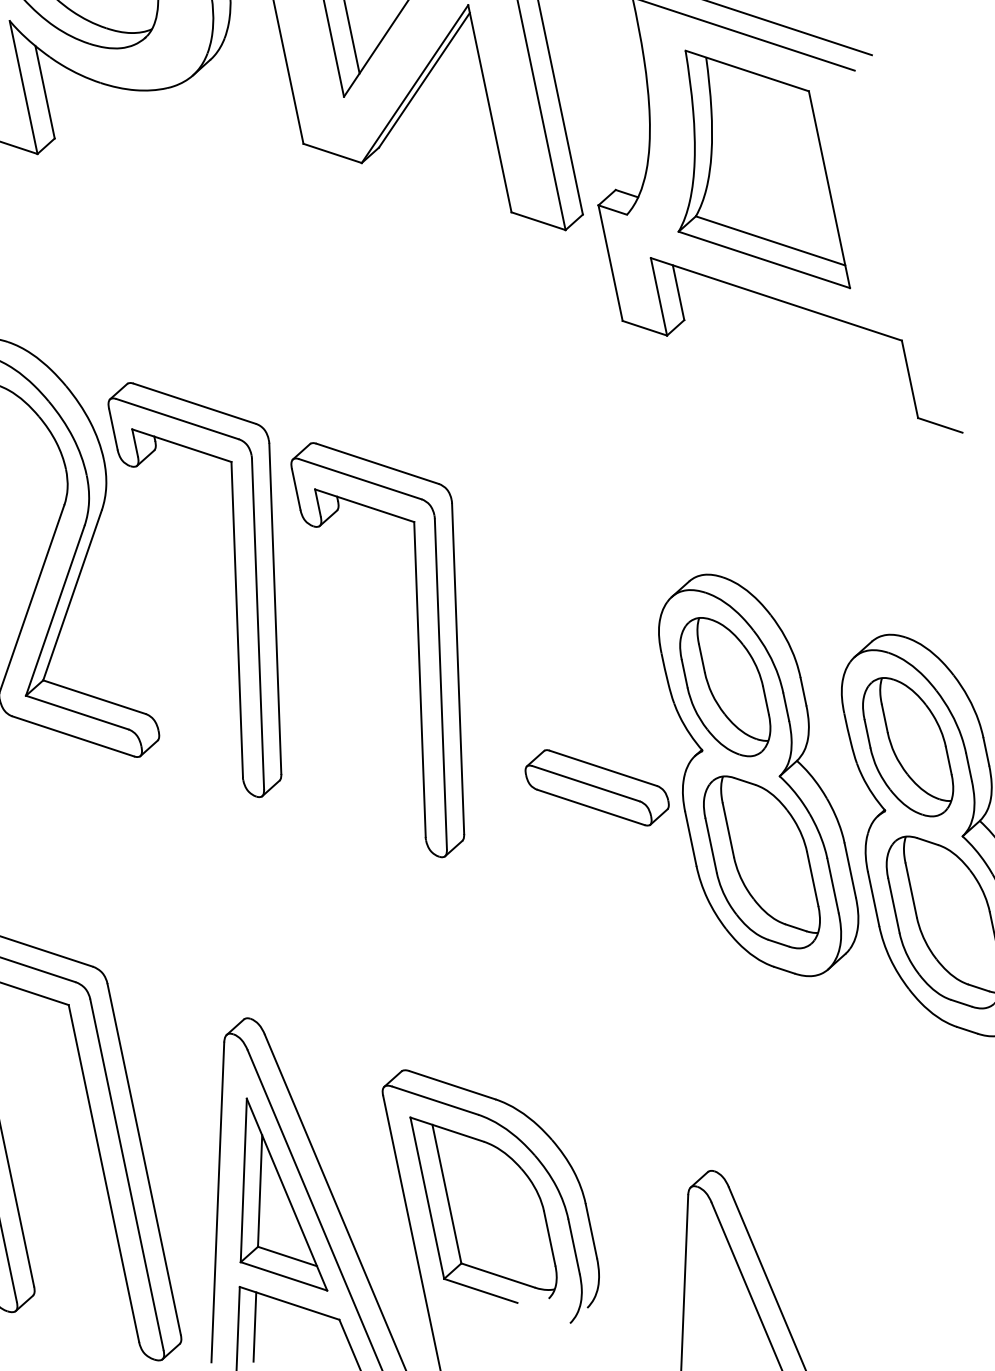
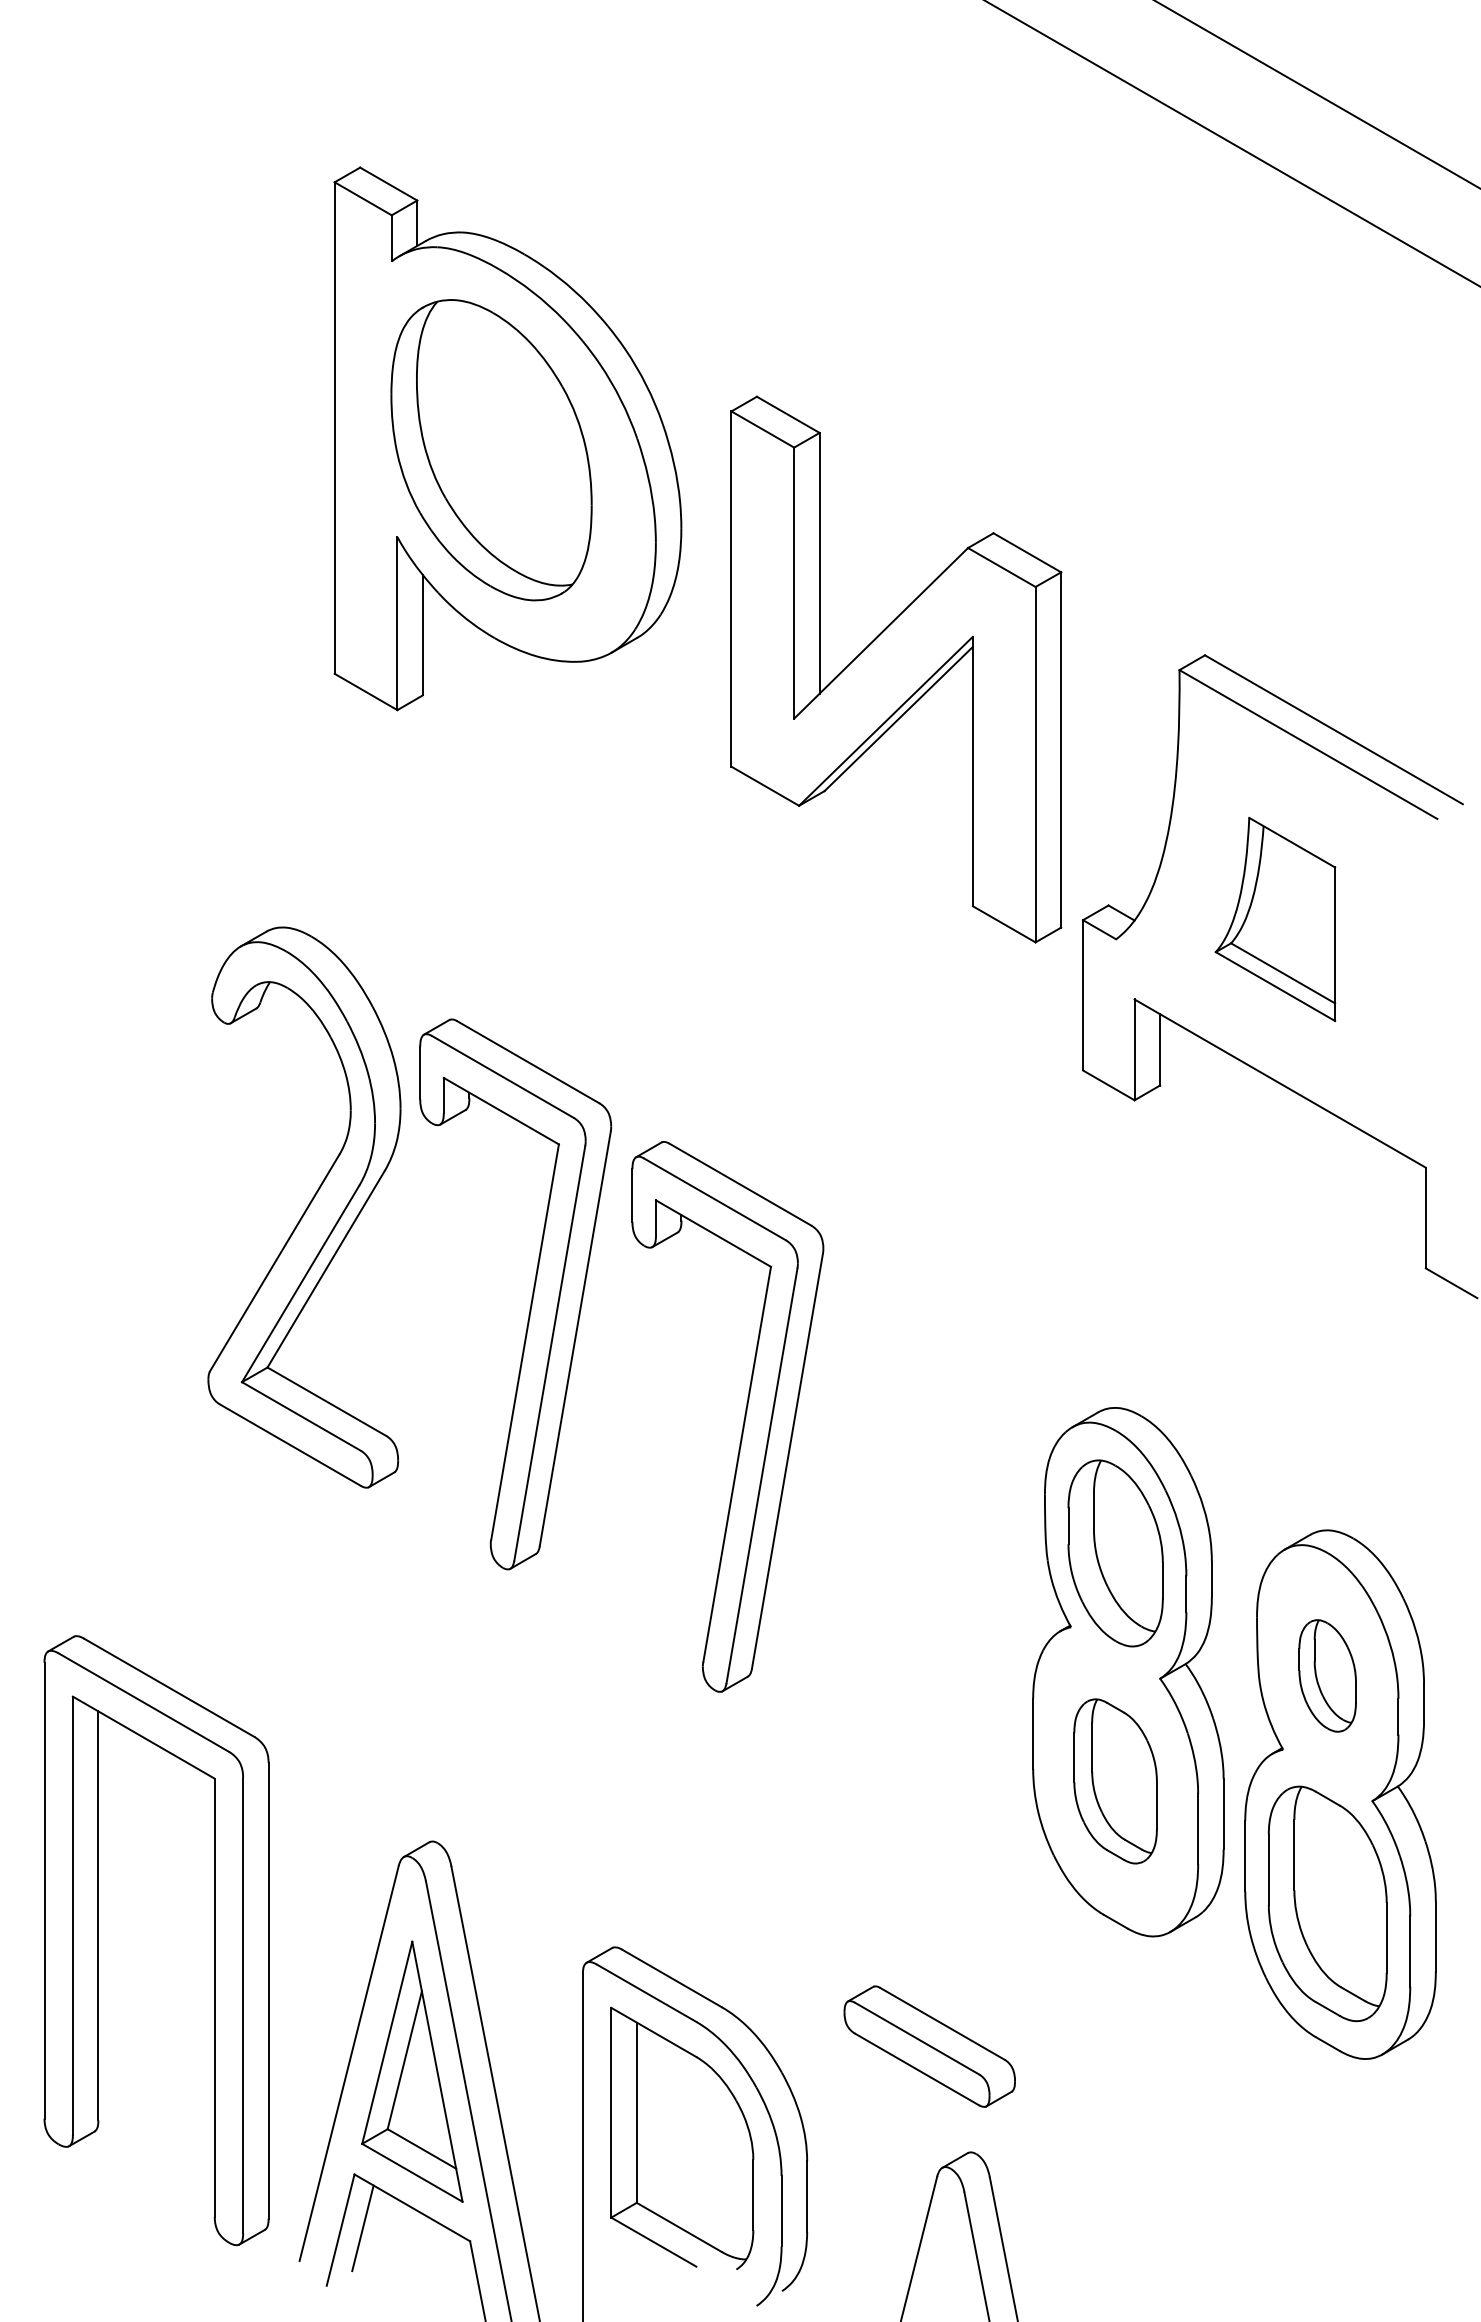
part: (746, 173) -> (1275, 919), size x0.6
part: (907, 746) -> (1327, 1675), size x0.6
part: (596, 787) -> (929, 2046), moved
part: (761, 862) -> (1115, 1781), size x0.7

